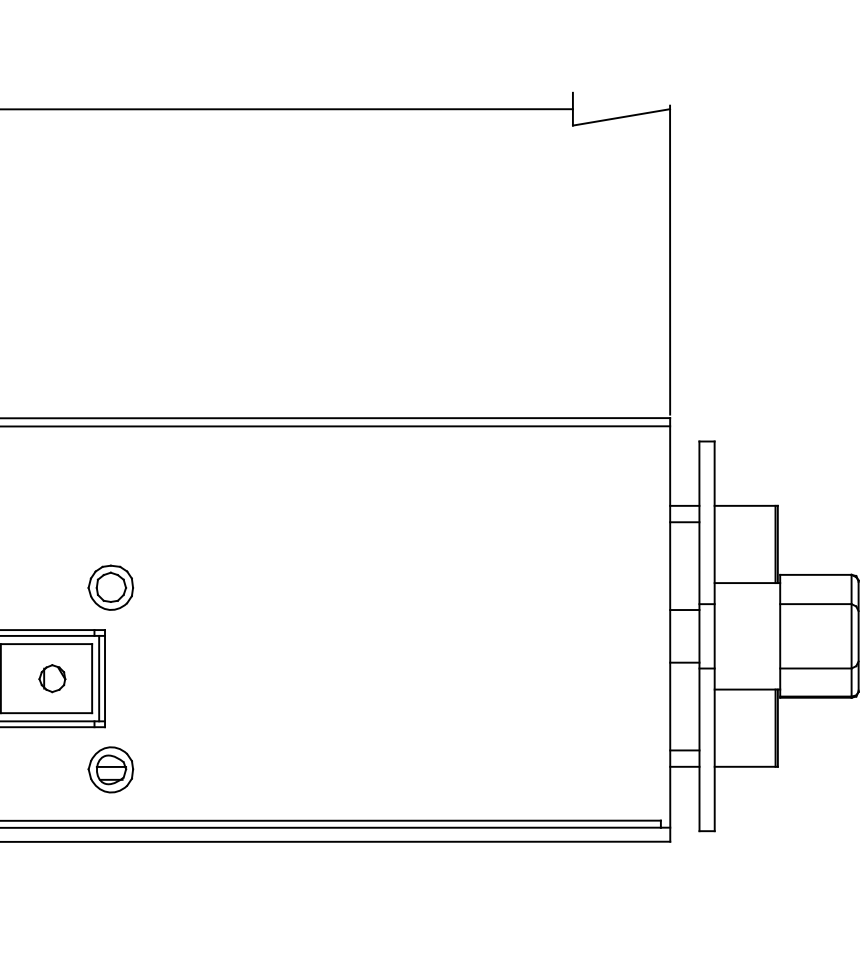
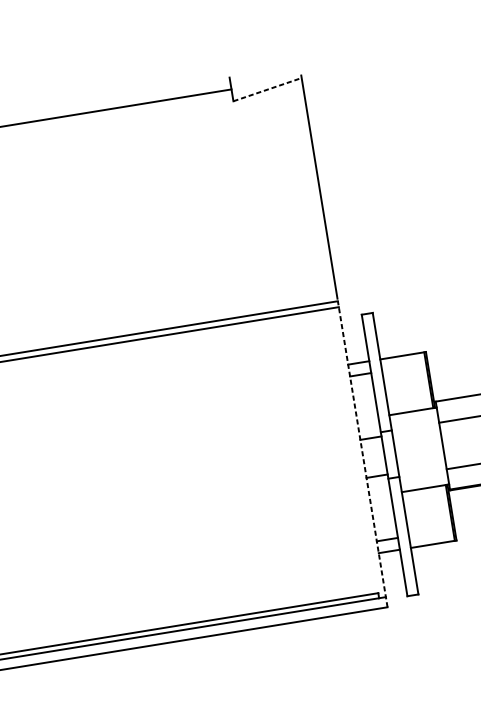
line: (621, 117) -> (267, 89), solid -> dashed
line: (670, 629) -> (362, 453), solid -> dashed

